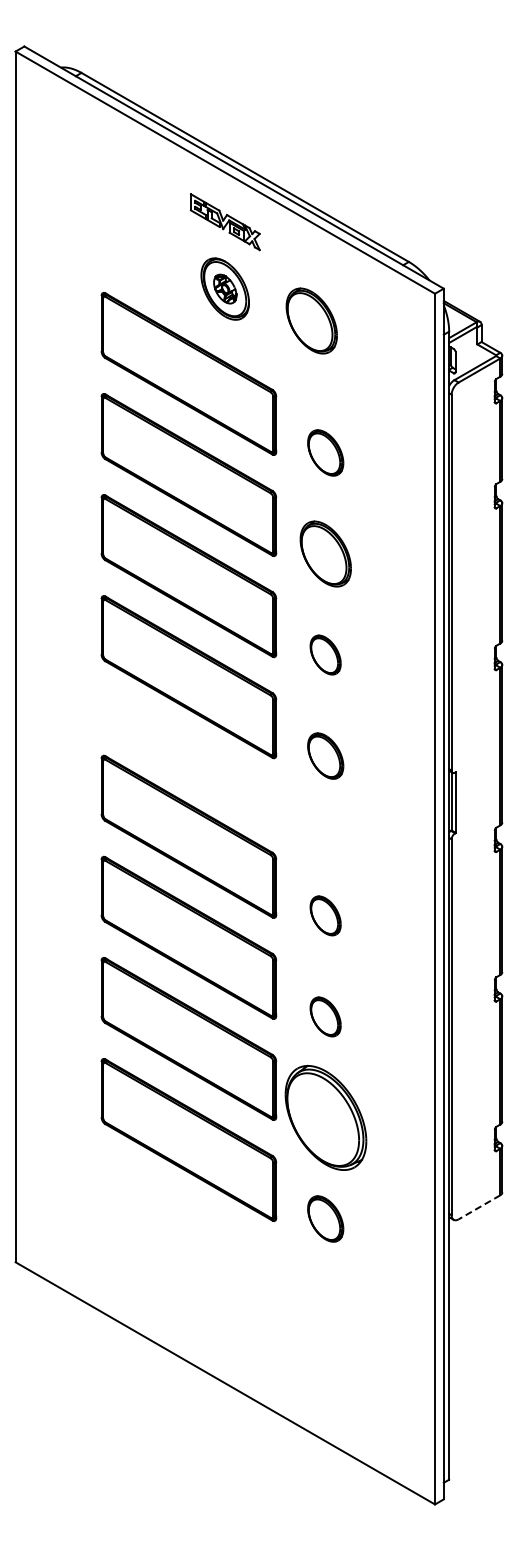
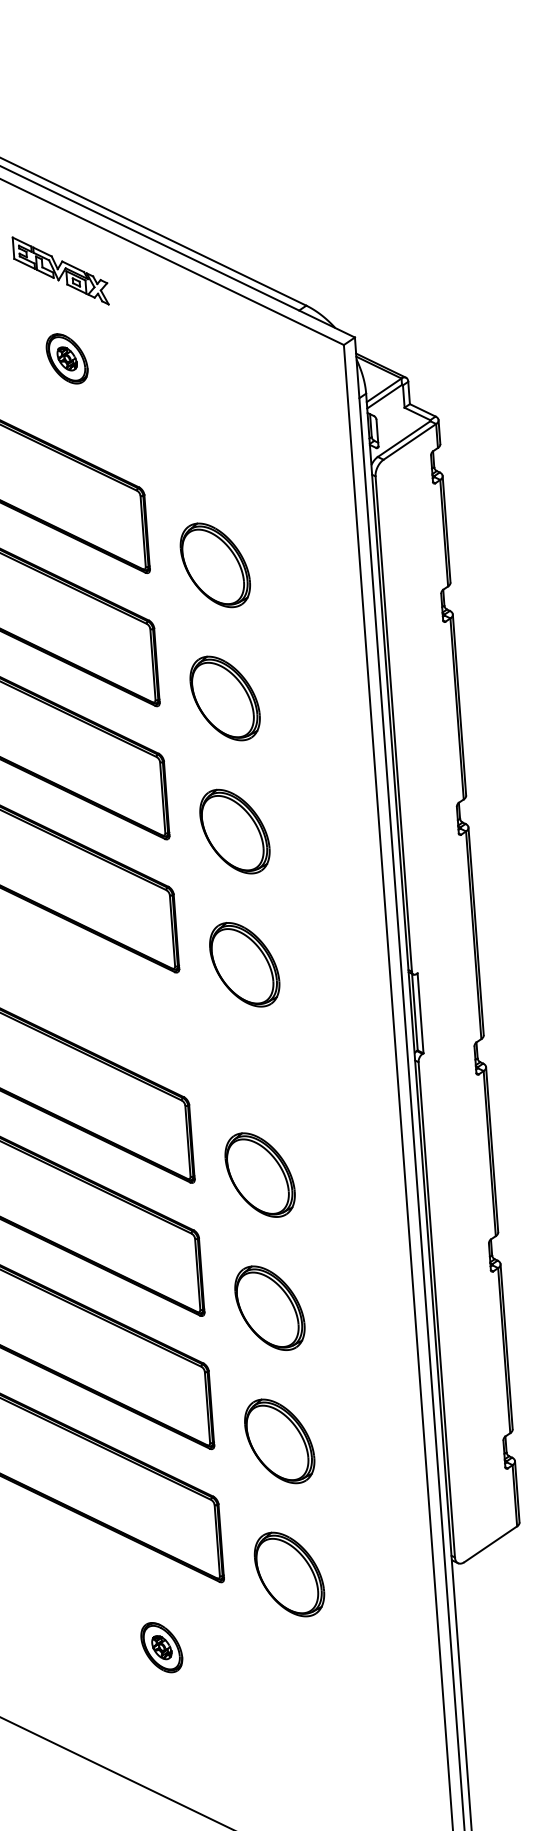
part: (225, 288) -> (67, 358), size x0.62
part: (311, 320) -> (183, 392), removed
part: (325, 452) -> (214, 564), size x1.43
part: (325, 654) -> (234, 830), size x1.67
part: (325, 755) -> (244, 963), size x1.43
part: (325, 915) -> (259, 1174), size x1.67
part: (325, 1016) -> (269, 1307), size x1.67
part: (325, 1117) -> (279, 1440), size x0.62
line: (479, 1207) -> (490, 1544), dashed -> solid
part: (325, 1218) -> (289, 1573), size x1.43
part: (225, 1267) -> (162, 1648), added

